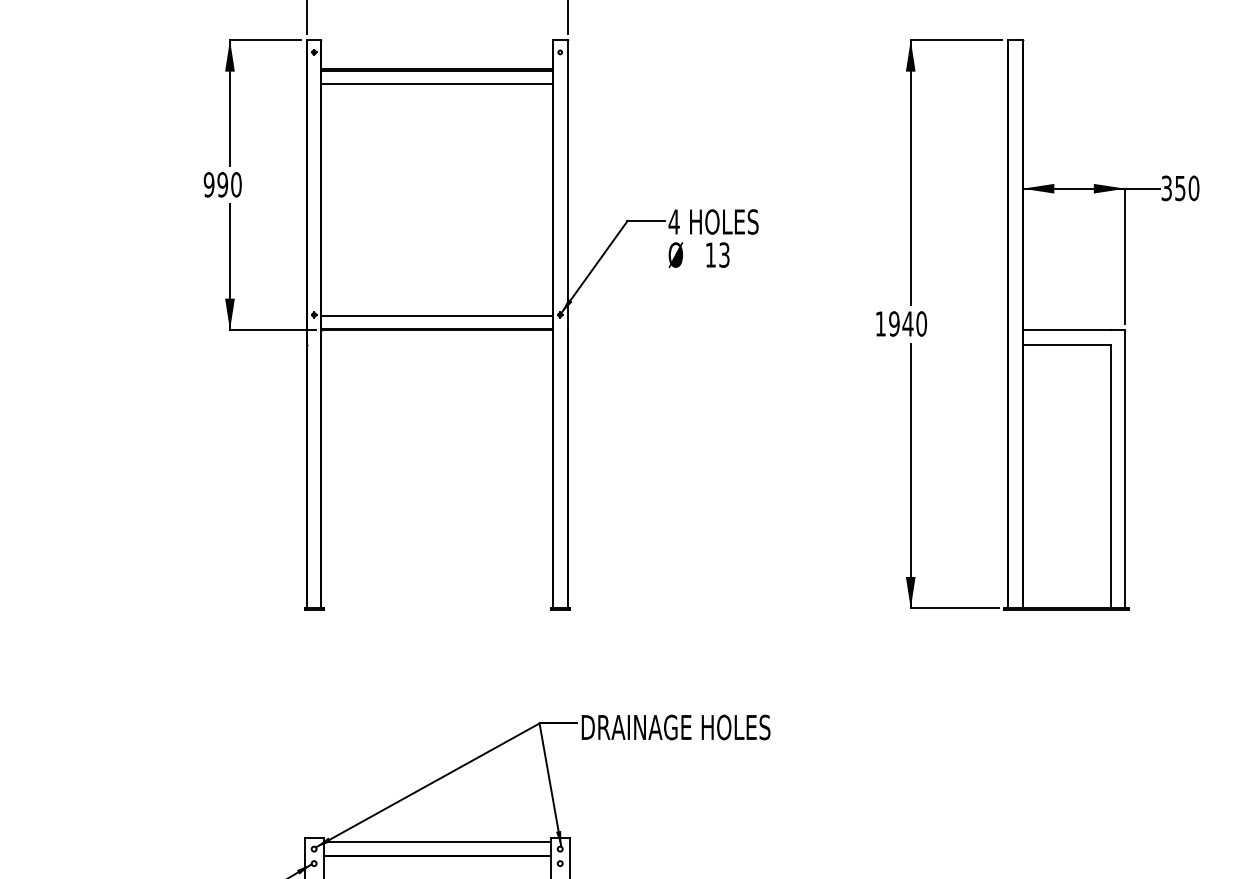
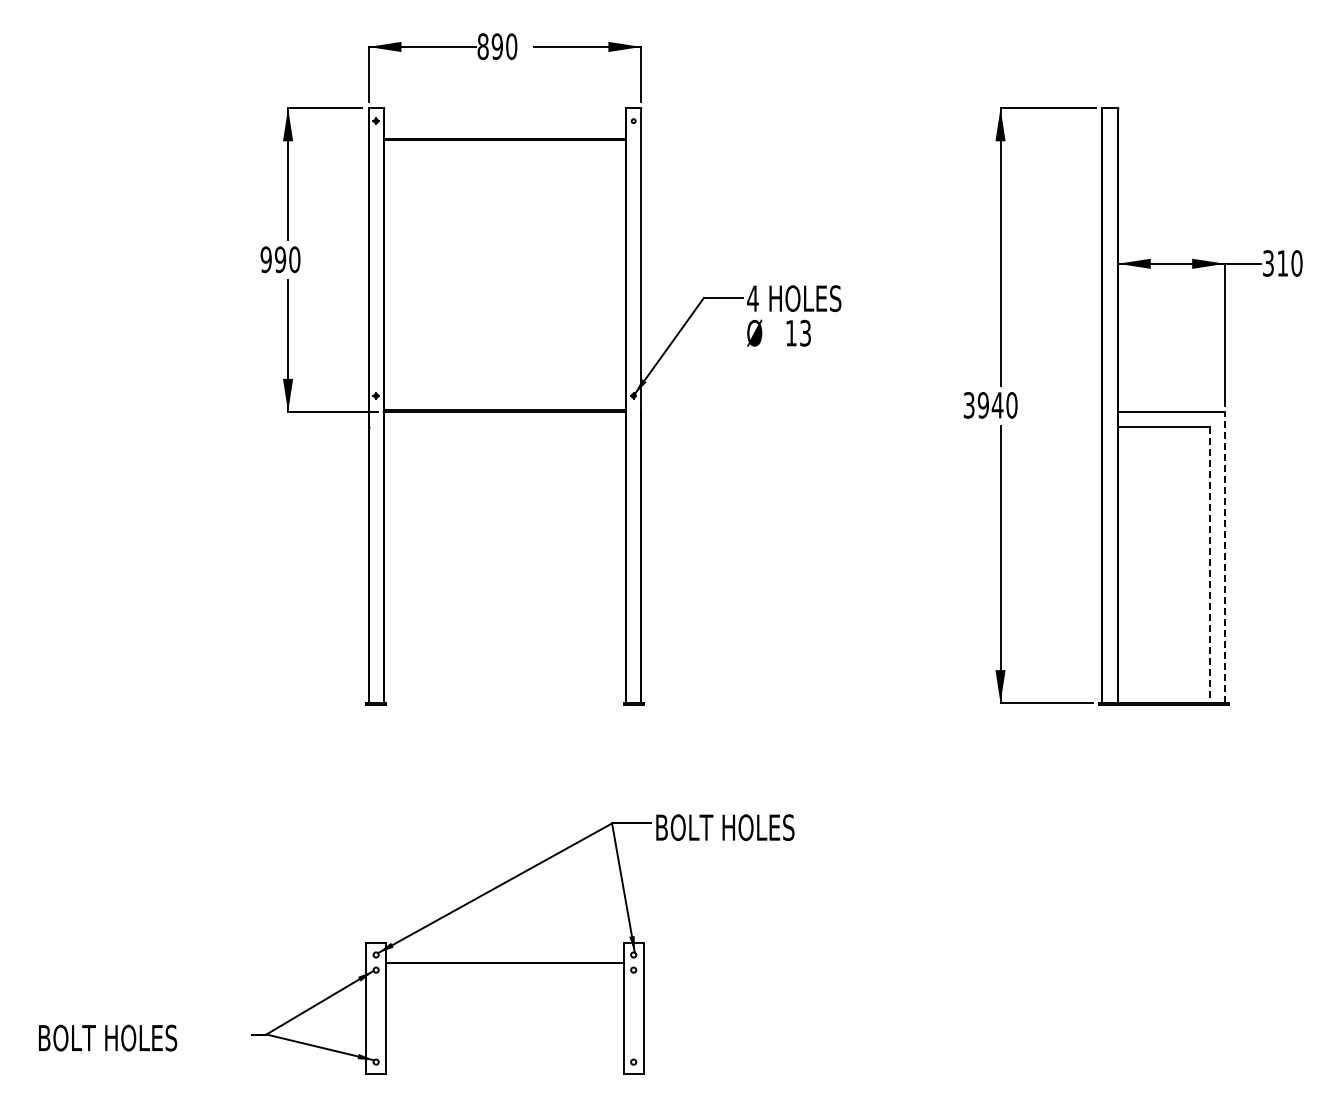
line: (436, 84) -> (504, 154), removed
text: (1180, 188) -> (1282, 263), 350 -> 310
line: (436, 315) -> (504, 396), removed
text: (880, 324) -> (968, 405), 1940 -> 3940
line: (1125, 469) -> (1225, 557), solid -> dashed
line: (1110, 476) -> (1209, 565), solid -> dashed
text: (676, 727) -> (755, 827), DRAINAGE HOLES -> BOLT HOLES
line: (436, 841) -> (504, 947), removed

